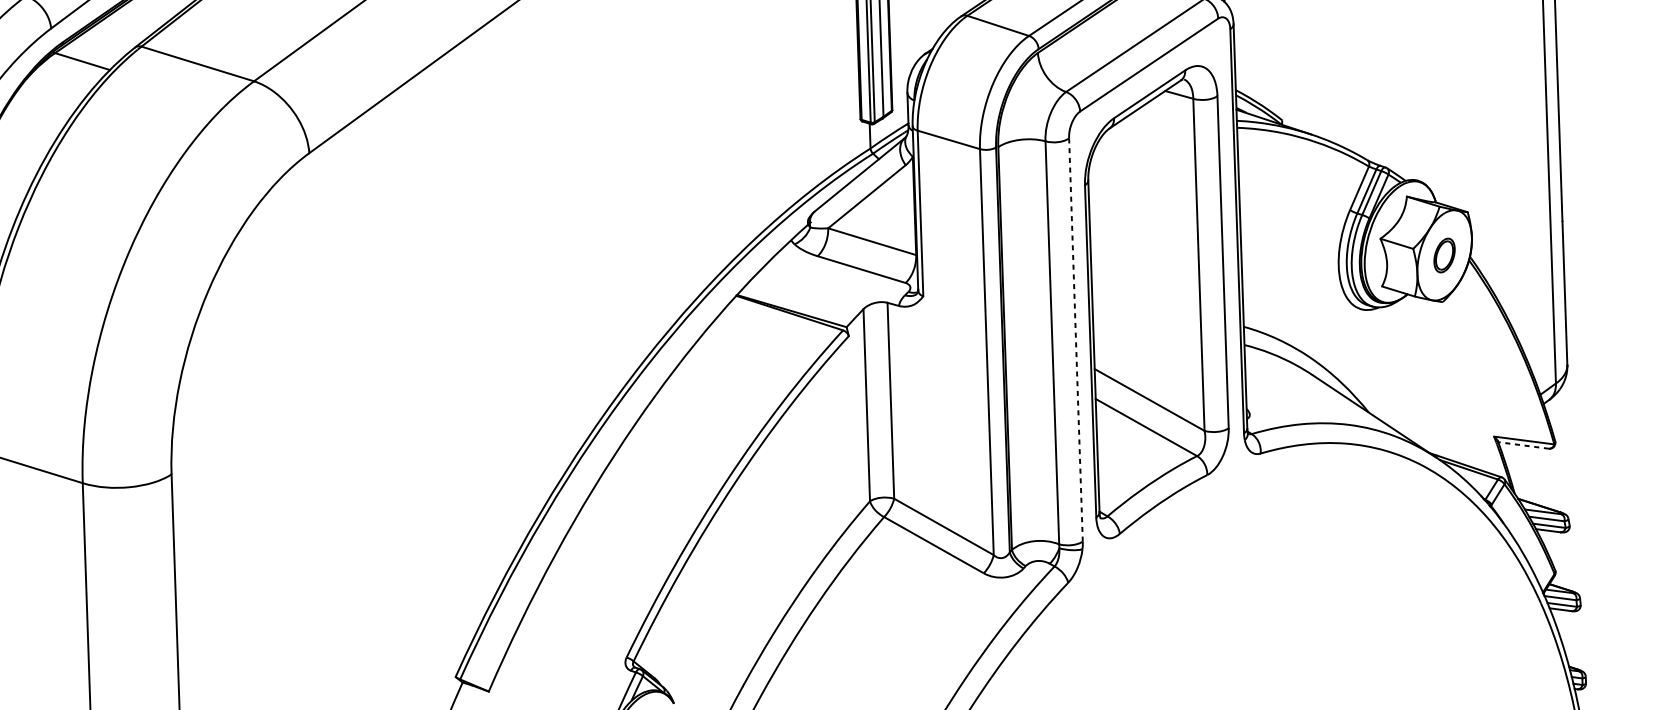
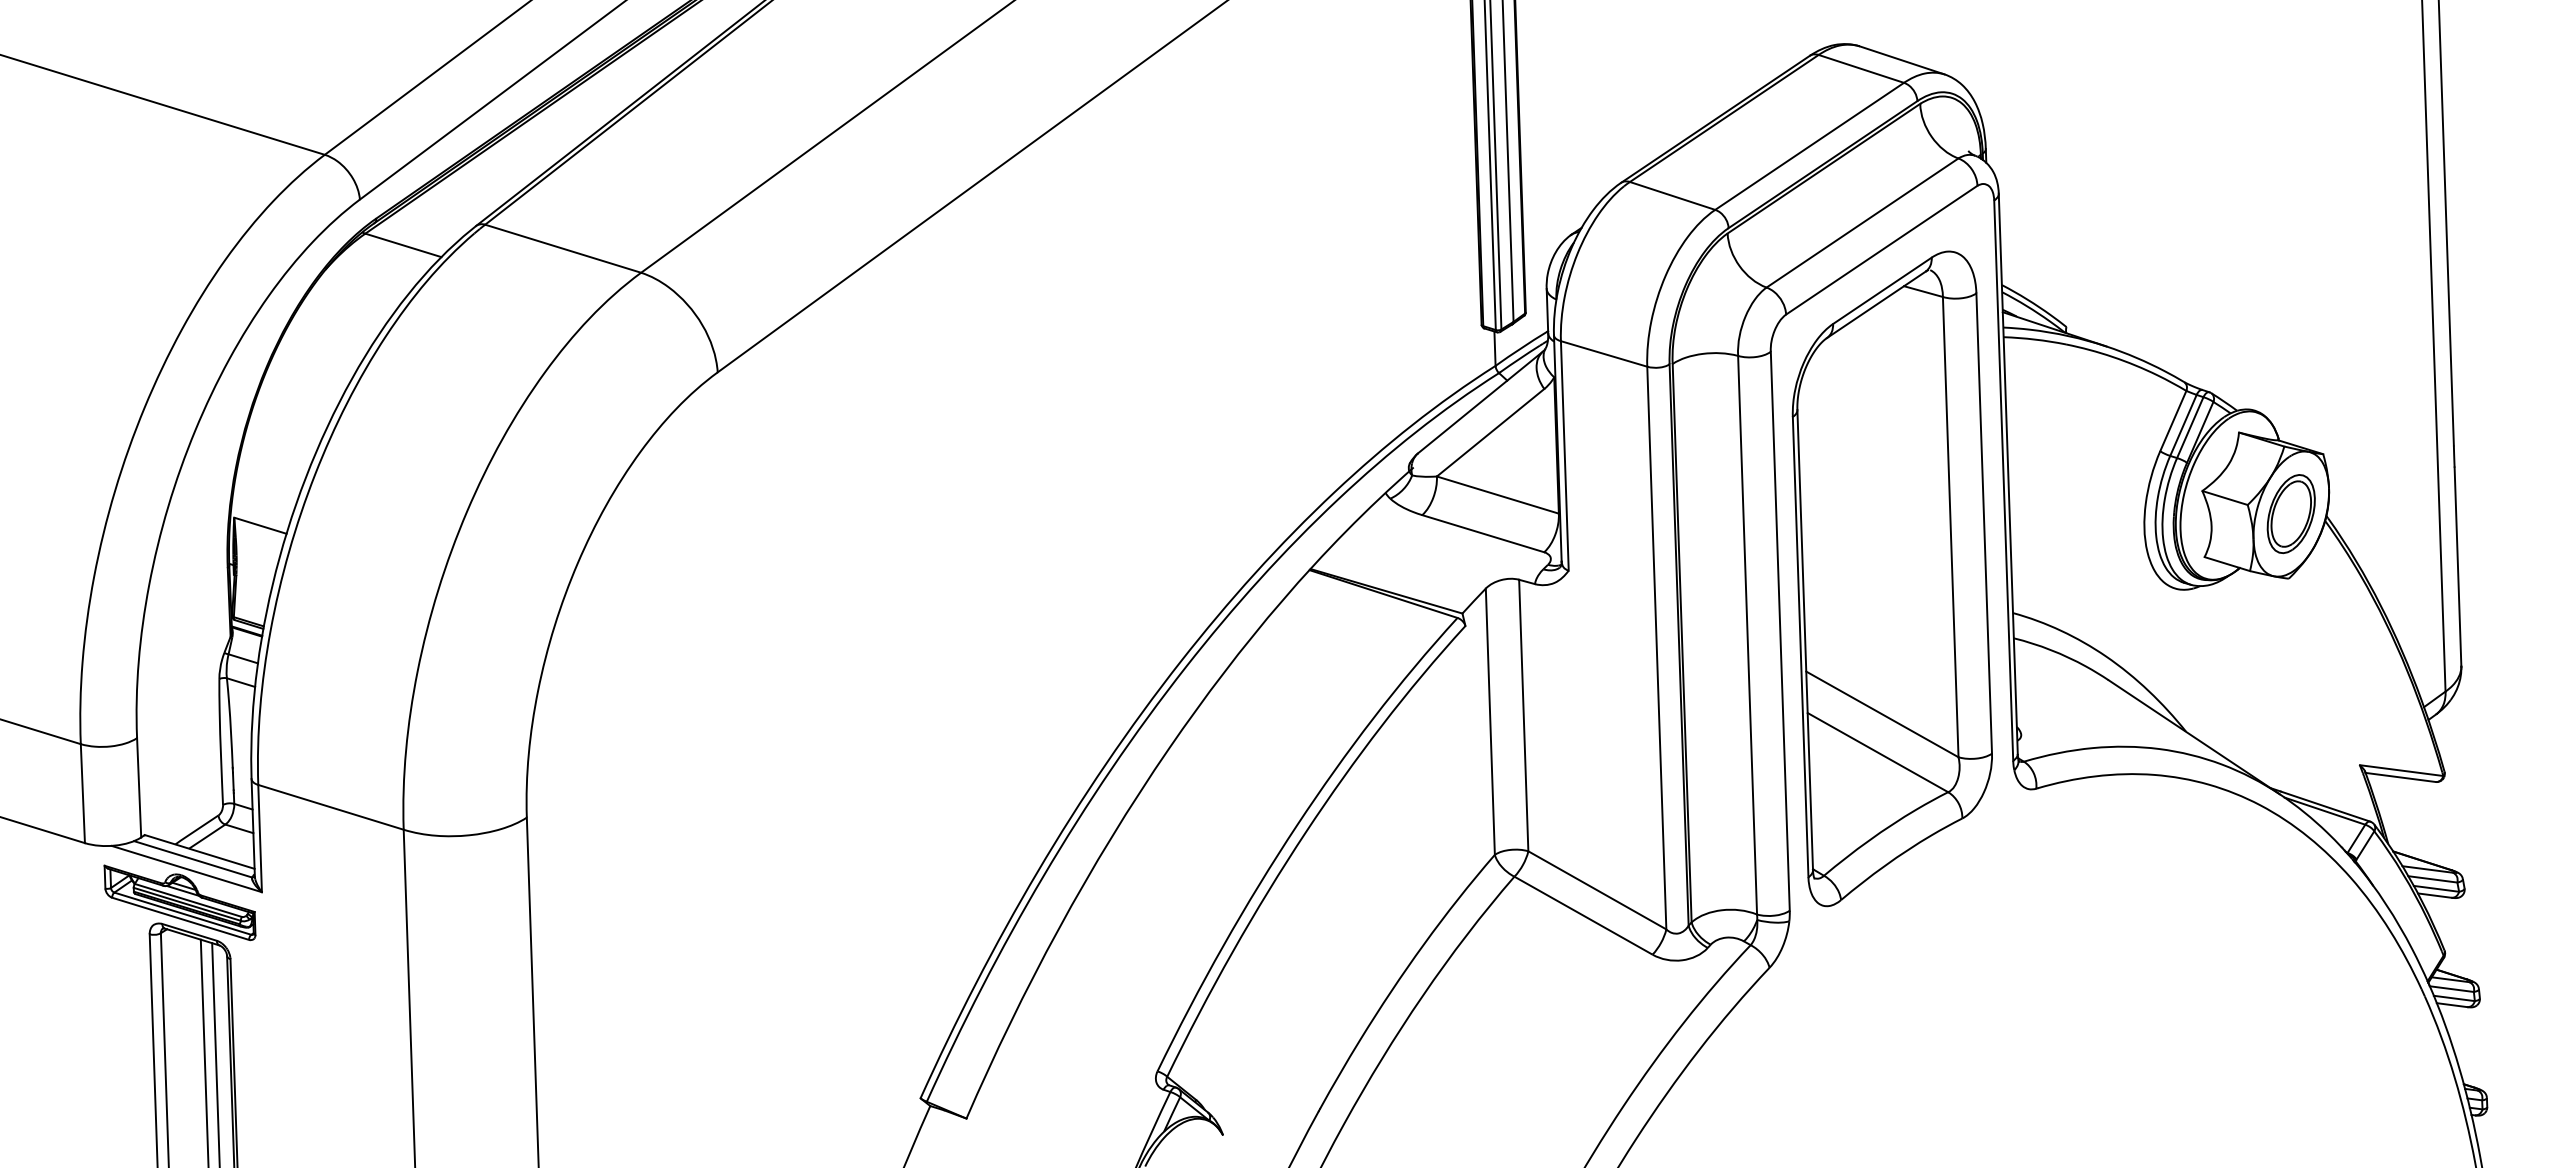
part: (1444, 255) -> (2290, 514), size x1.67
line: (1076, 340) -> (1780, 631), dashed -> solid
line: (1523, 445) -> (2400, 777), dashed -> solid

